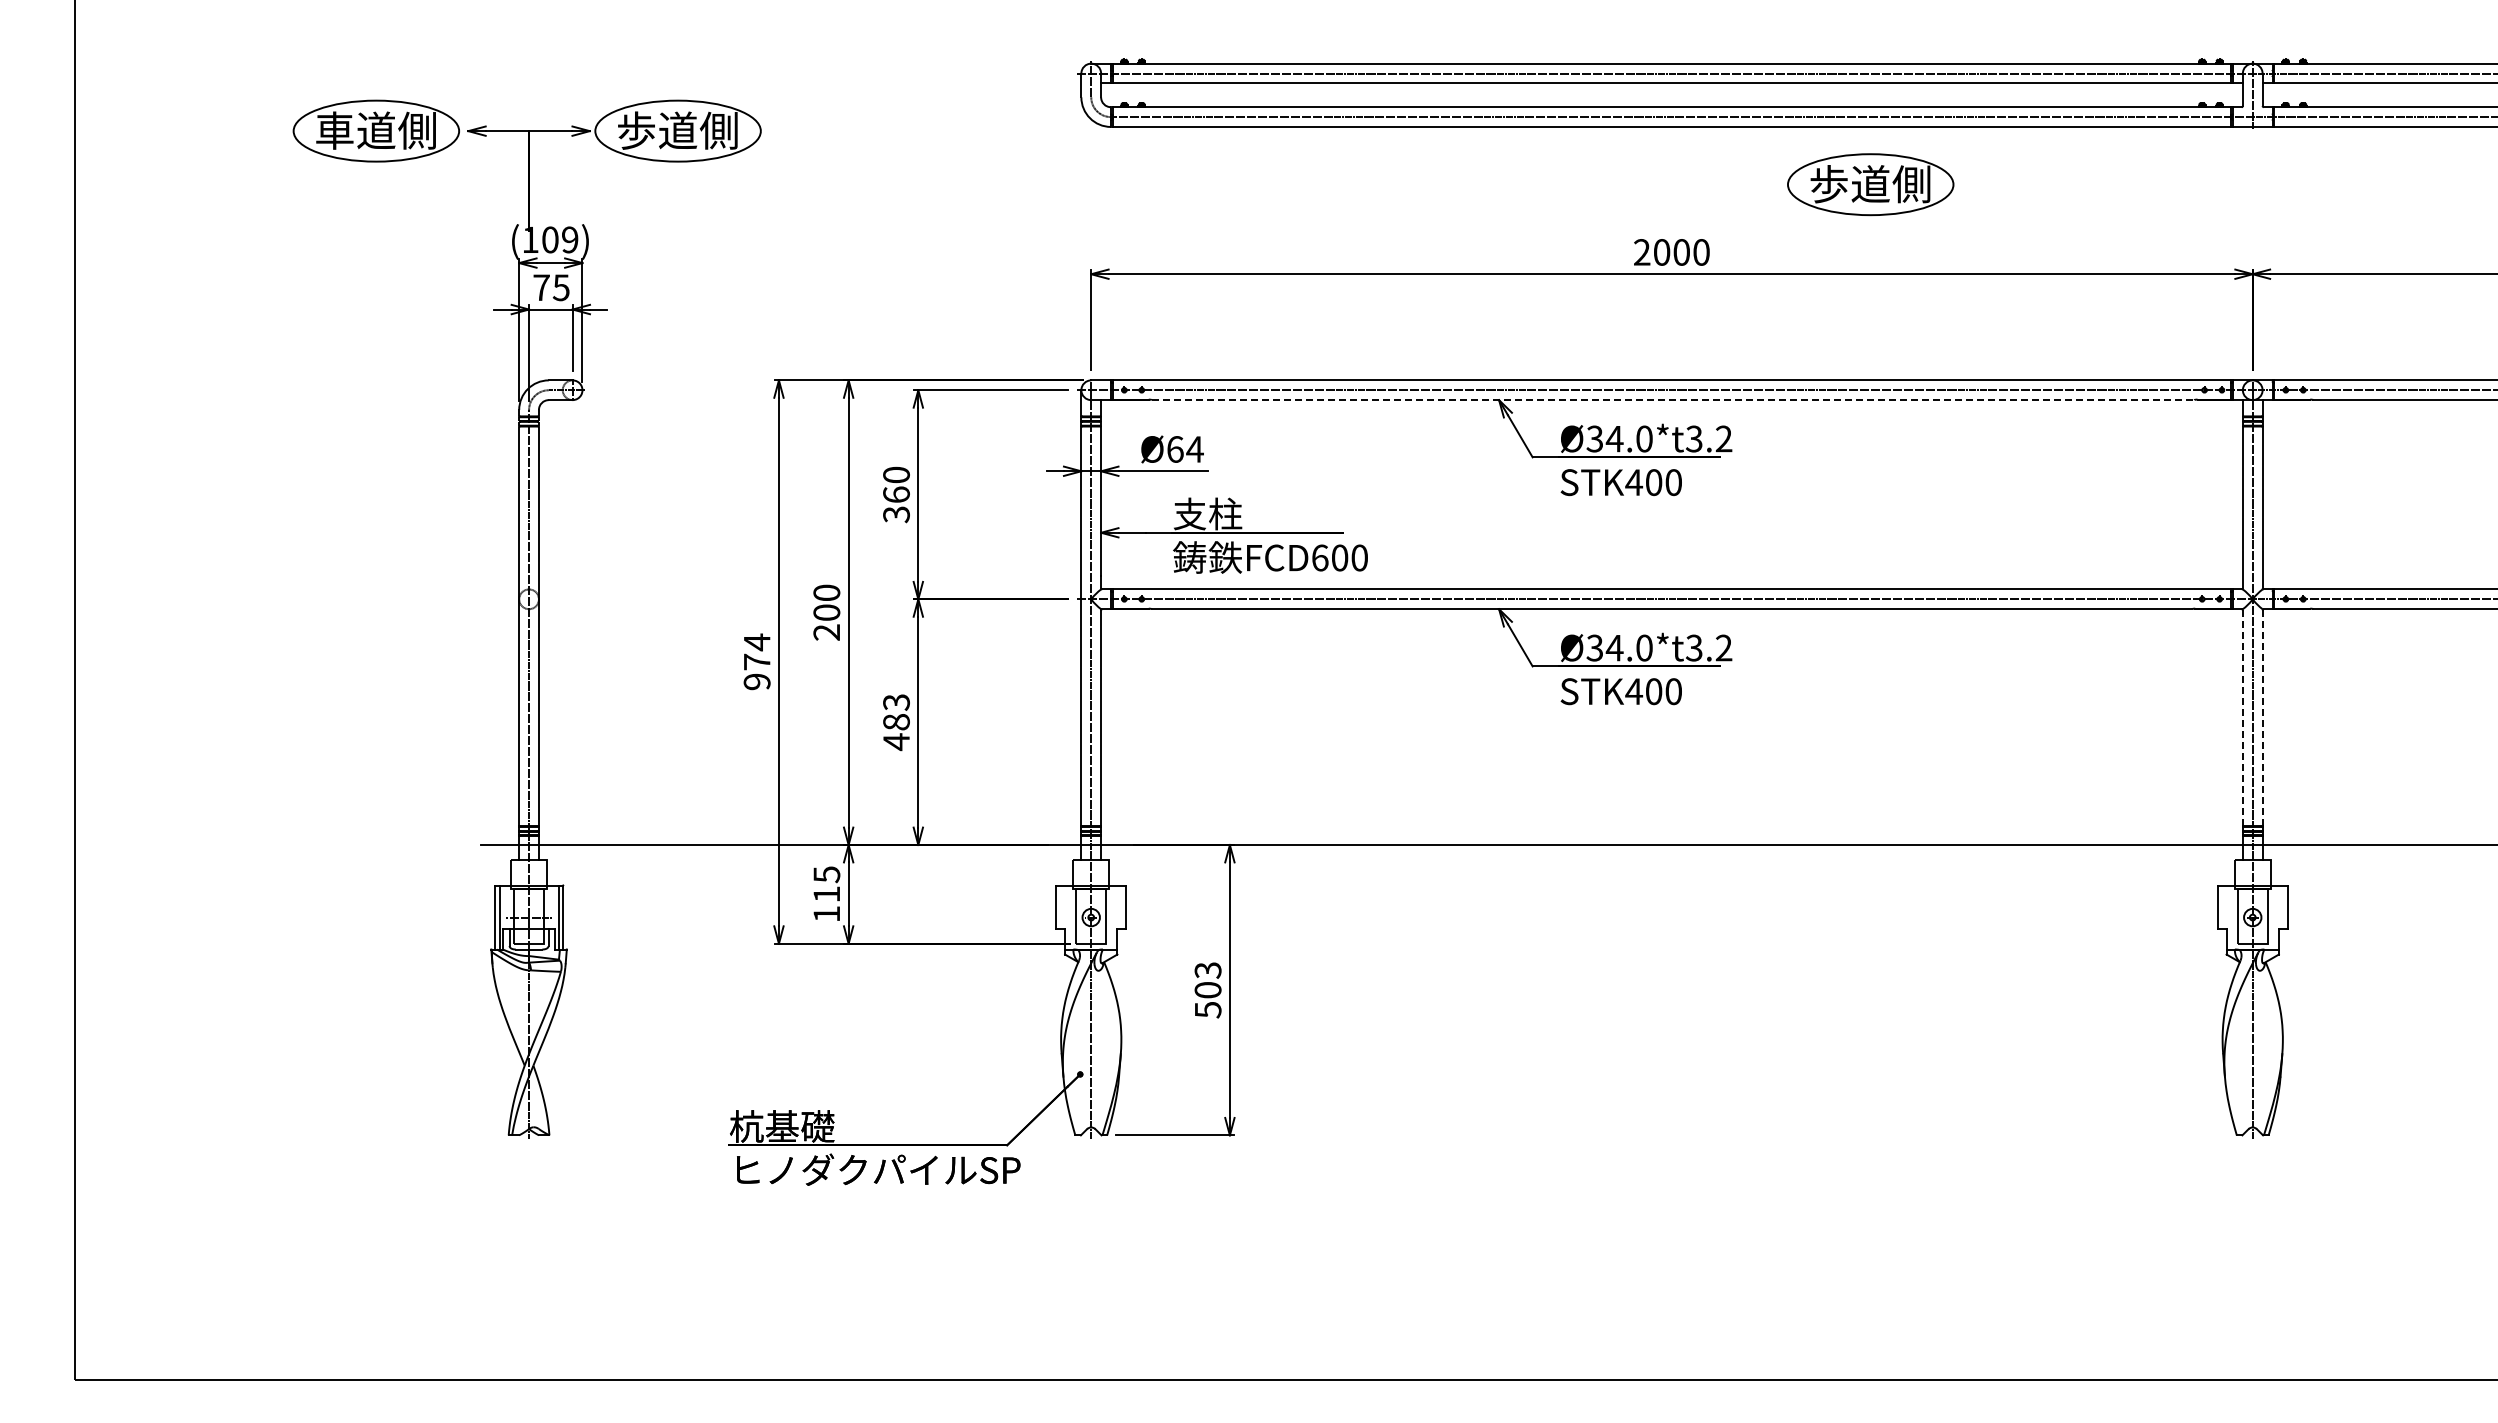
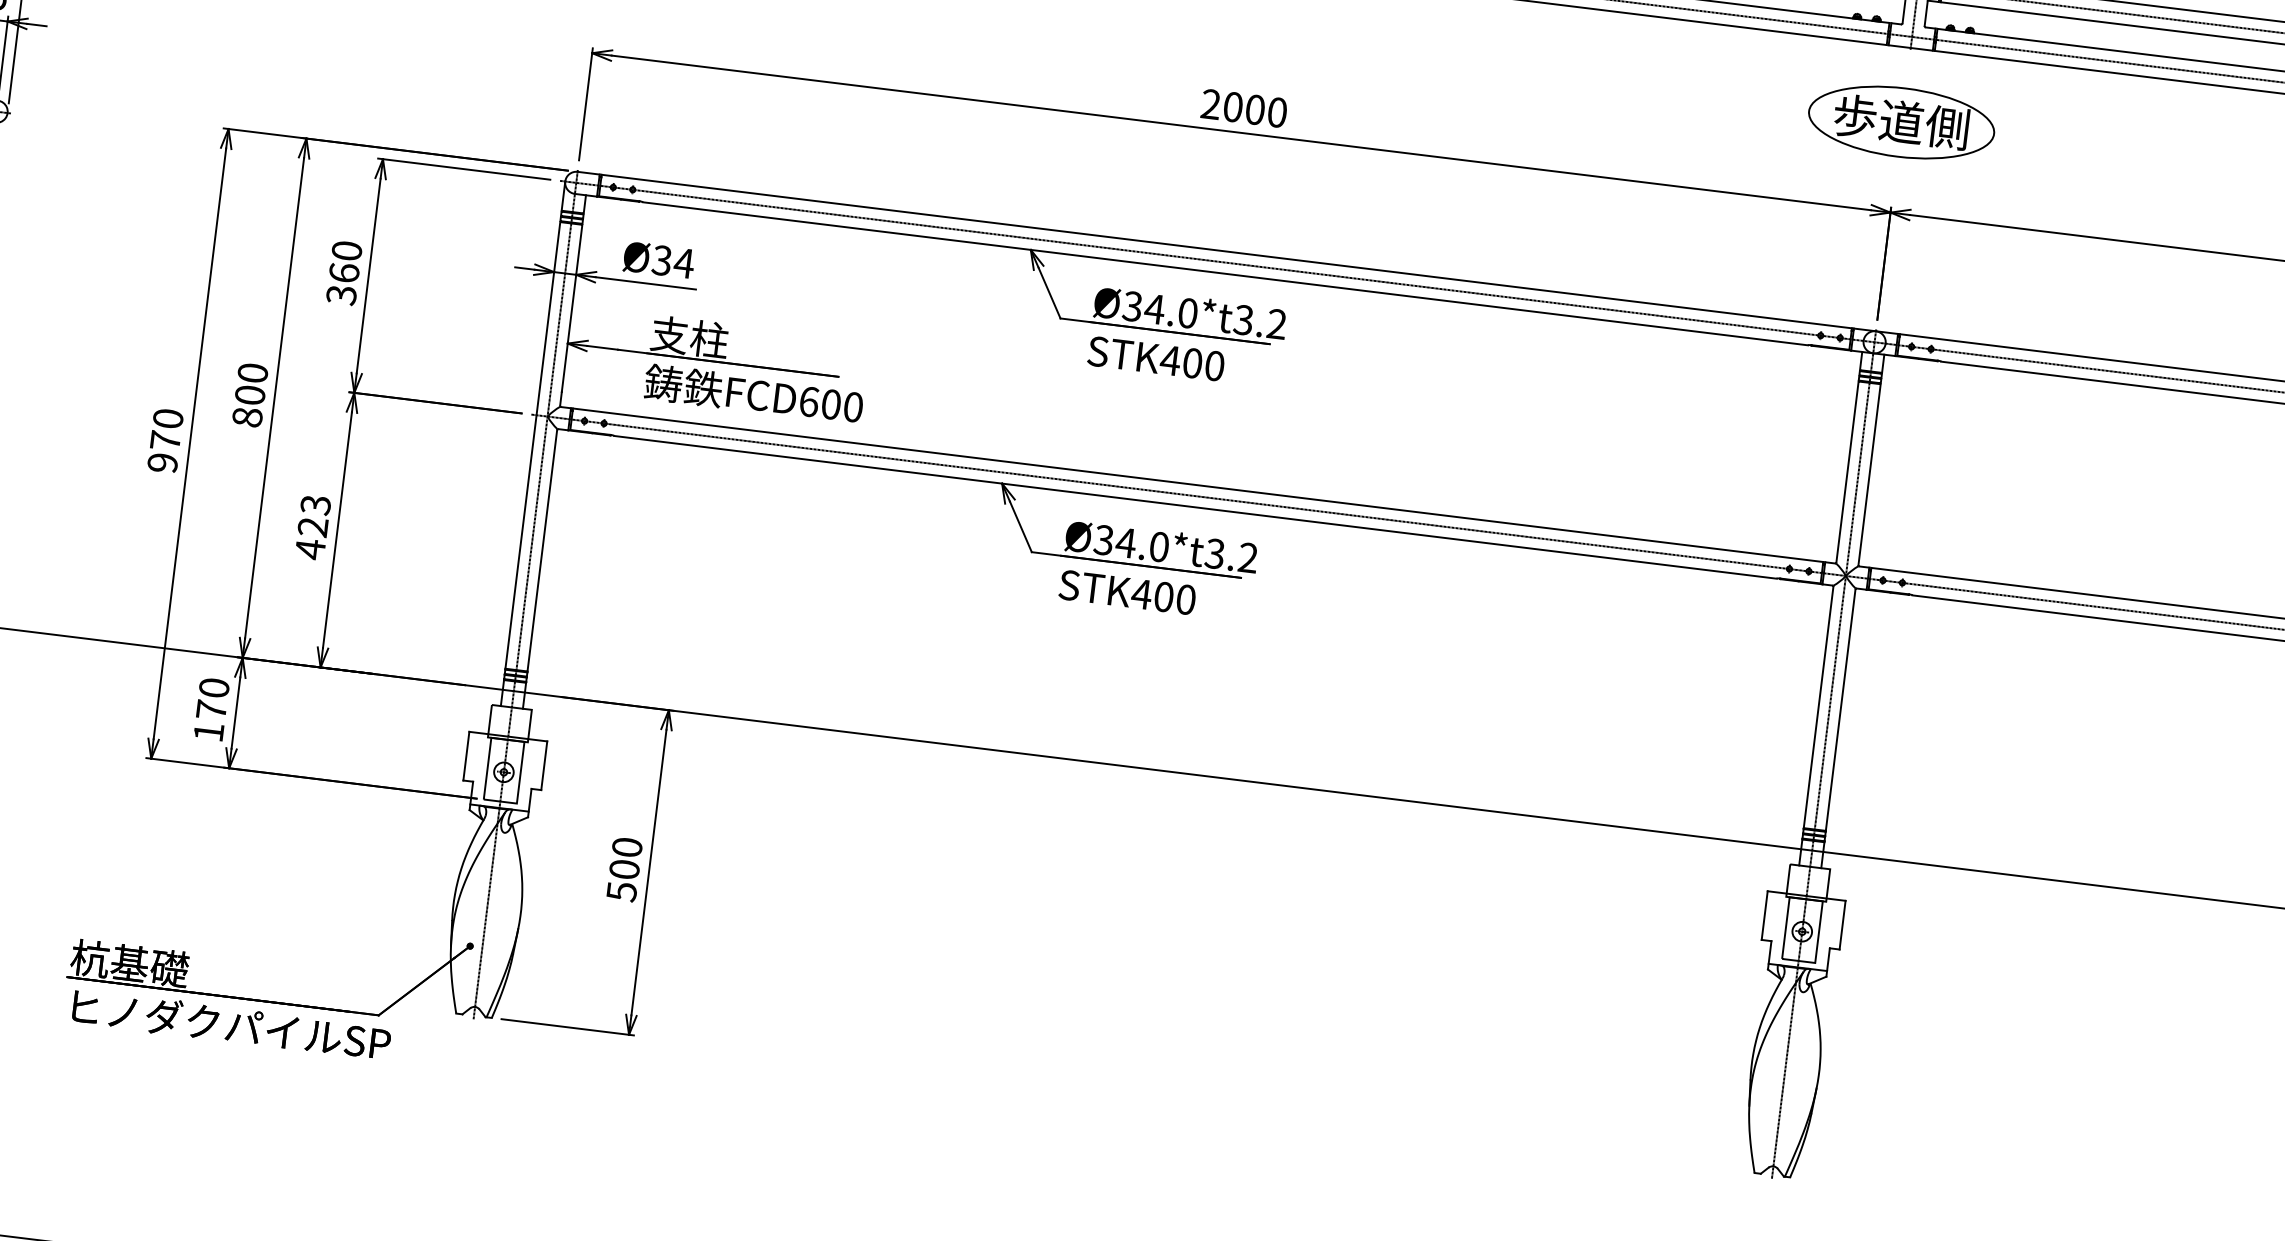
part: (1870, 184) -> (1901, 122), moved
line: (1673, 400) -> (1225, 274), dashed -> solid
text: (1174, 449) -> (661, 260), Ø64 -> Ø34
text: (826, 632) -> (247, 417), 200 -> 800
text: (756, 642) -> (167, 418), 974 -> 970
line: (2242, 718) -> (1818, 707), dashed -> solid
line: (2262, 718) -> (1840, 710), dashed -> solid
text: (896, 722) -> (313, 527), 483 -> 423
text: (826, 884) -> (212, 699), 115 -> 170
text: (1207, 970) -> (626, 847), 503 -> 500

